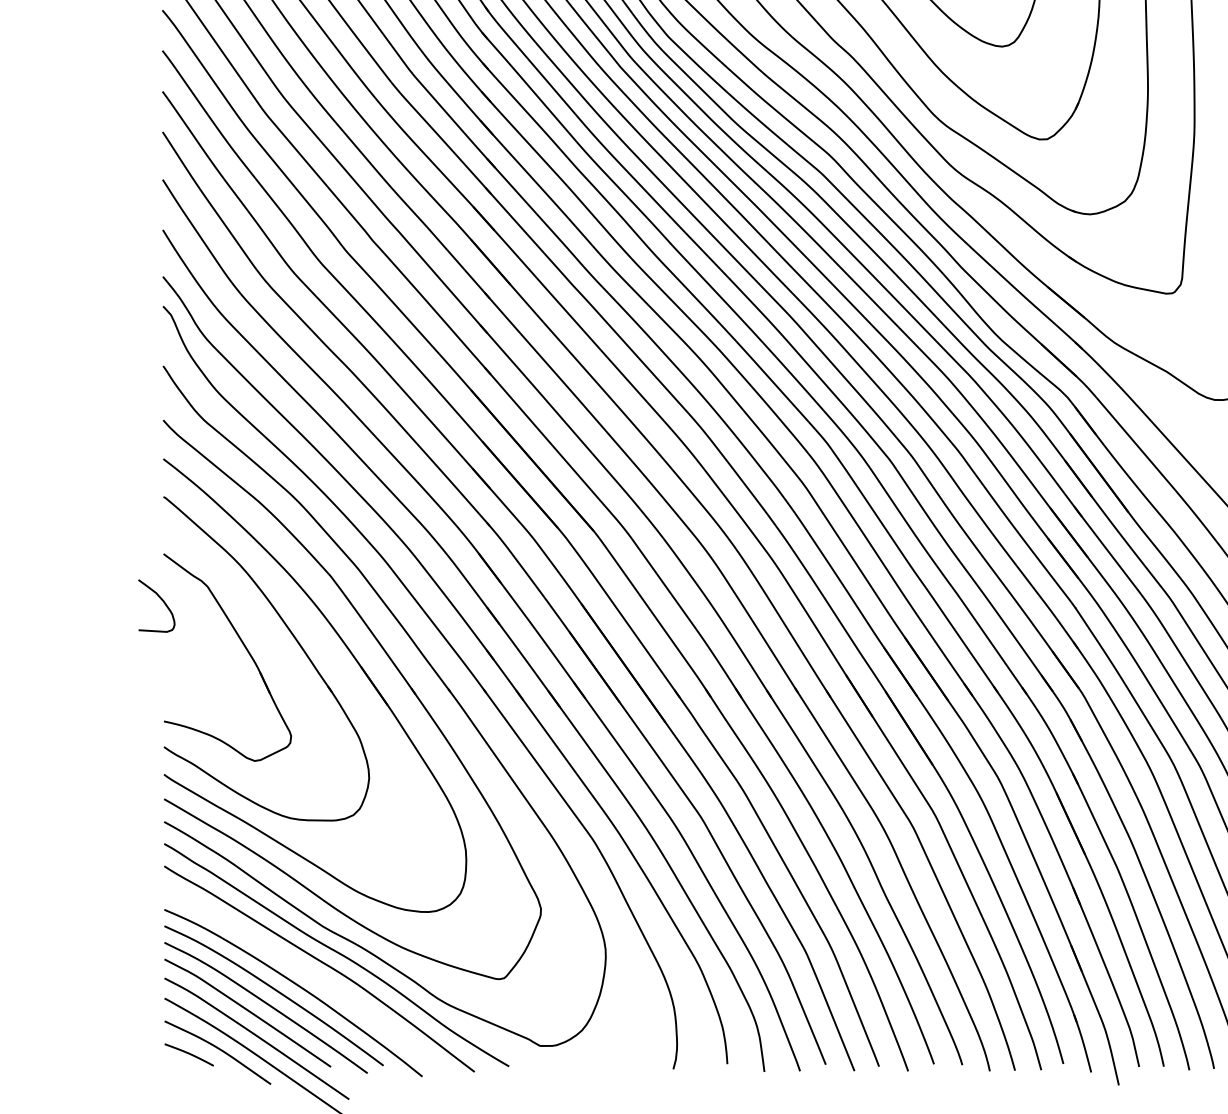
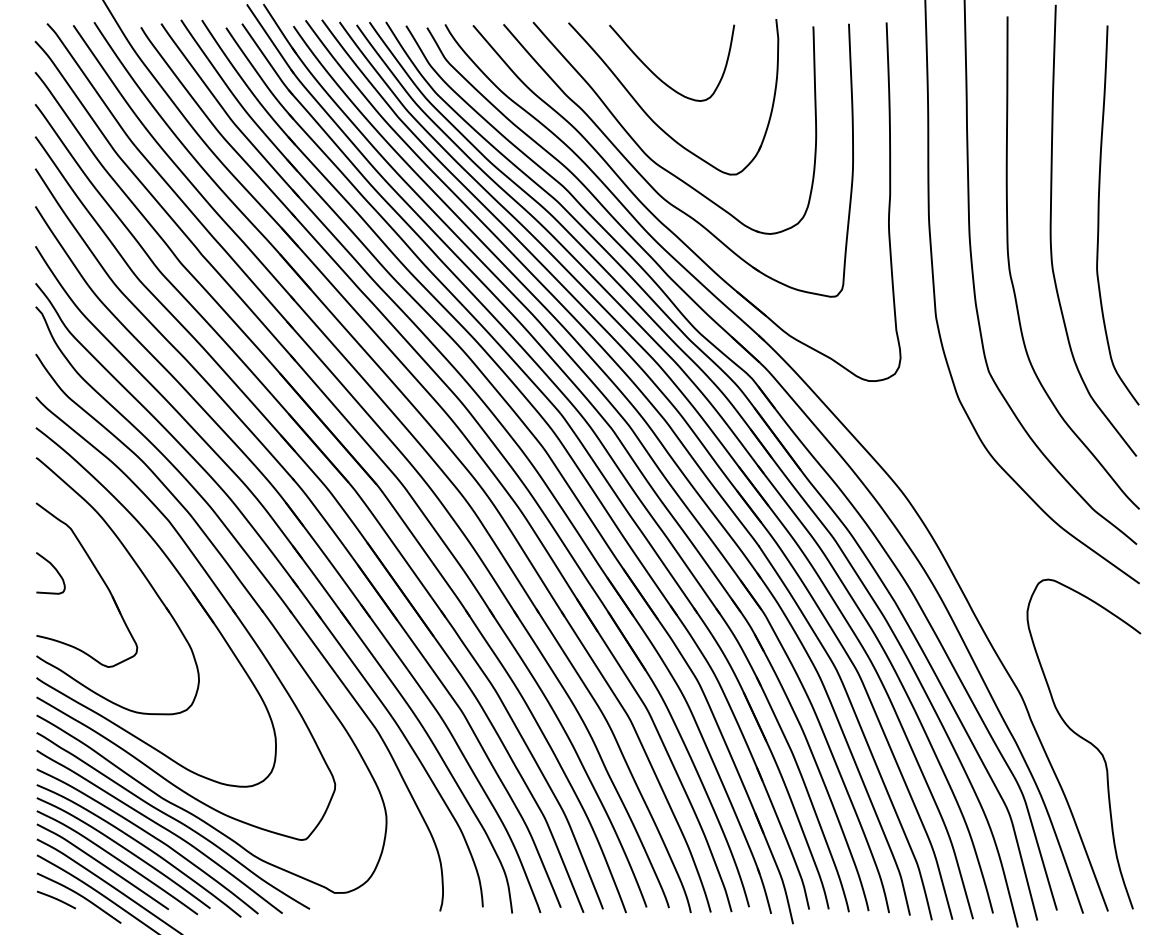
curve: (161, 601) -> (54, 569), moved
curve: (306, 973) -> (149, 835), added

